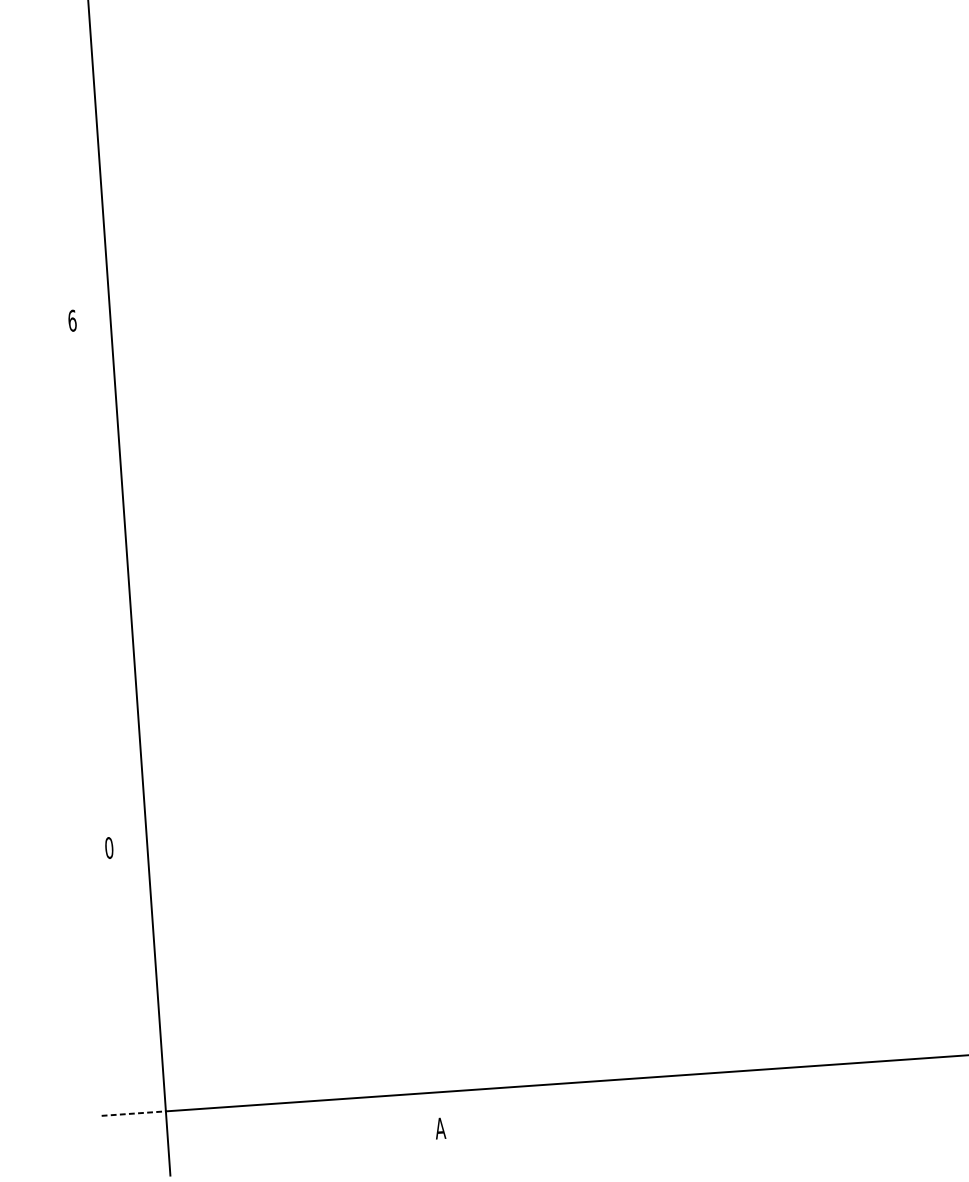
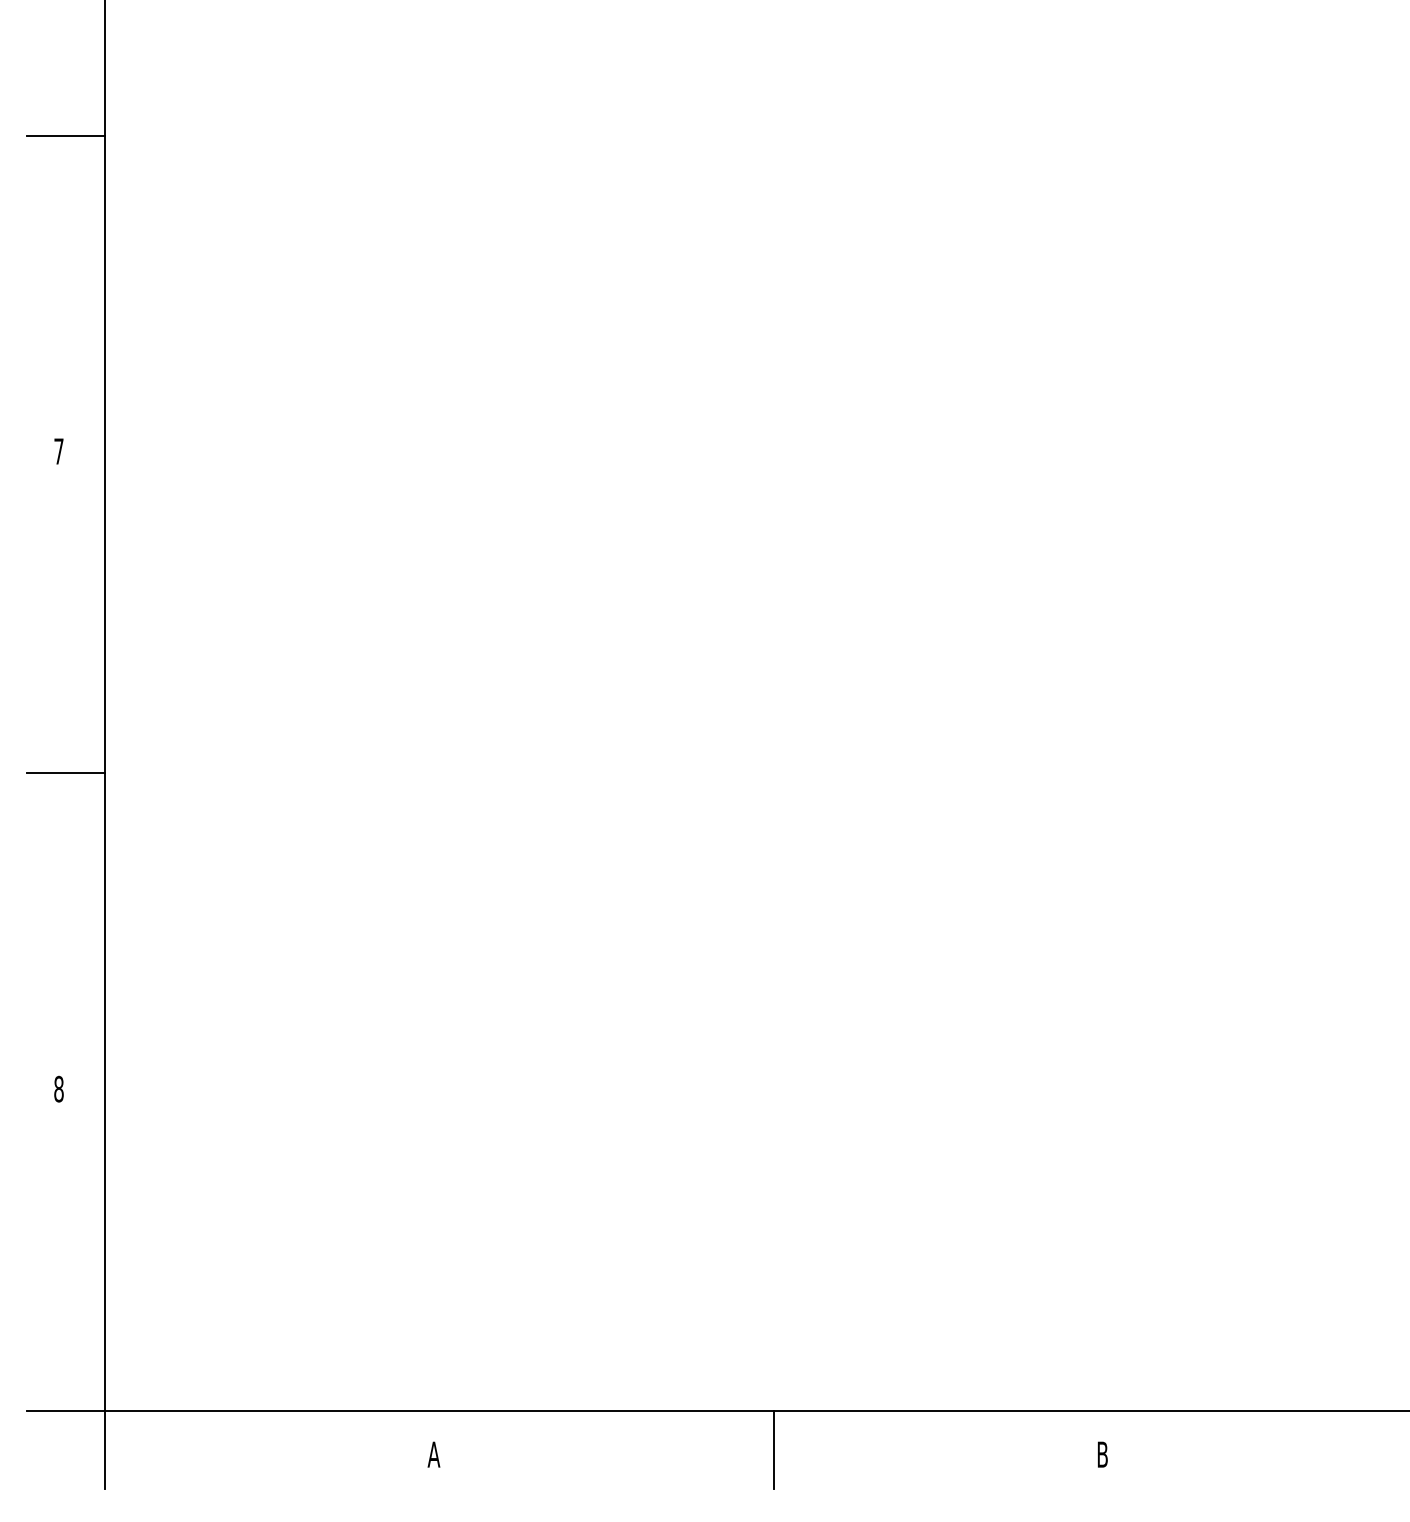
line: (59, 59) -> (65, 135), added
text: (72, 320) -> (58, 451), 6 -> 7
line: (96, 586) -> (65, 773), added
text: (108, 848) -> (58, 1089), 0 -> 8
line: (720, 1104) -> (773, 1449), added
line: (134, 1113) -> (66, 1410), dashed -> solid

